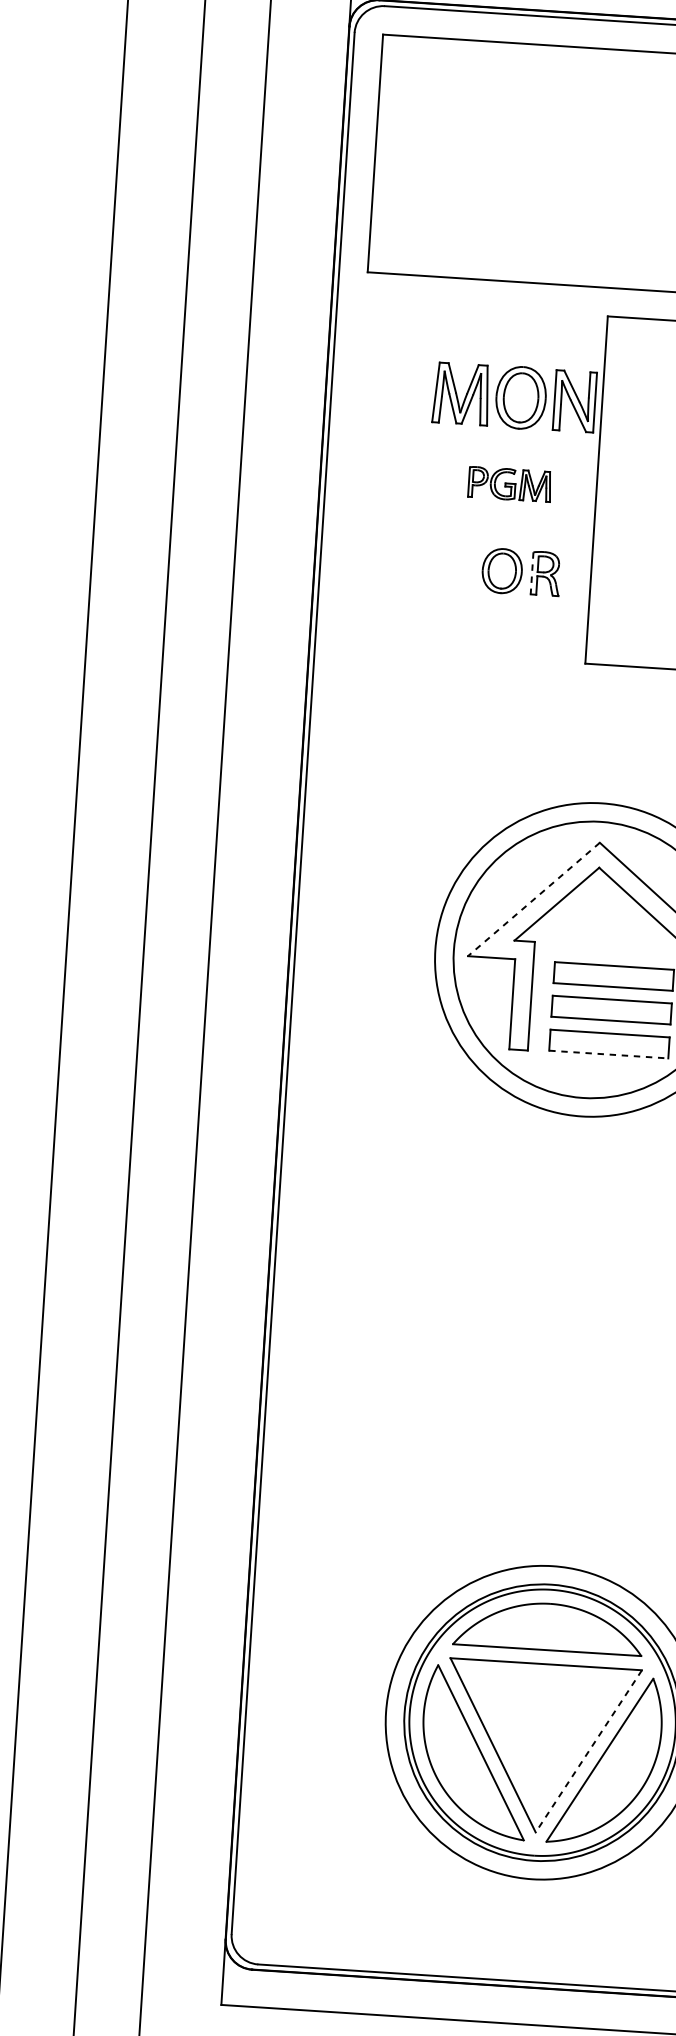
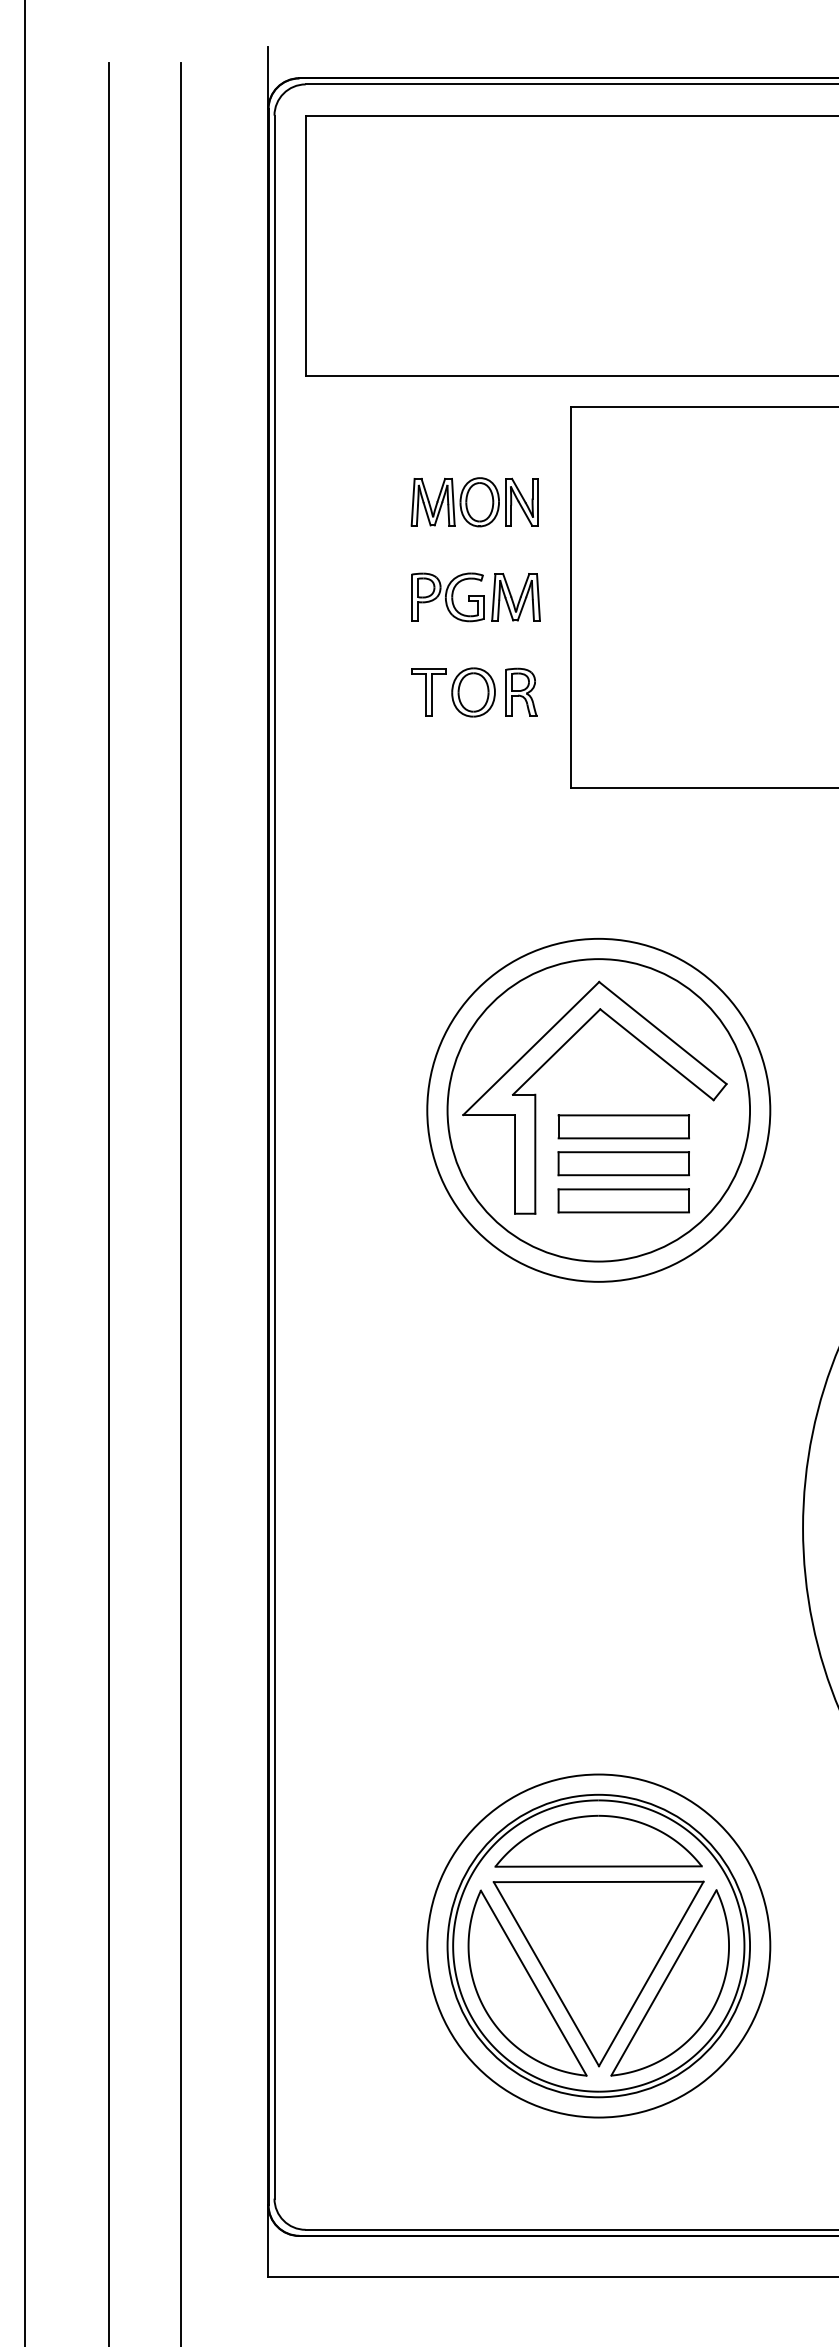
part: (514, 397) -> (474, 502), size x0.71
part: (509, 484) -> (475, 597), size x1.43
part: (461, 568) -> (428, 692), added
line: (532, 573) -> (506, 693), dashed -> solid
line: (533, 899) -> (530, 1048), dashed -> solid
line: (609, 1054) -> (624, 1212), dashed -> solid
line: (589, 1750) -> (651, 1973), dashed -> solid

